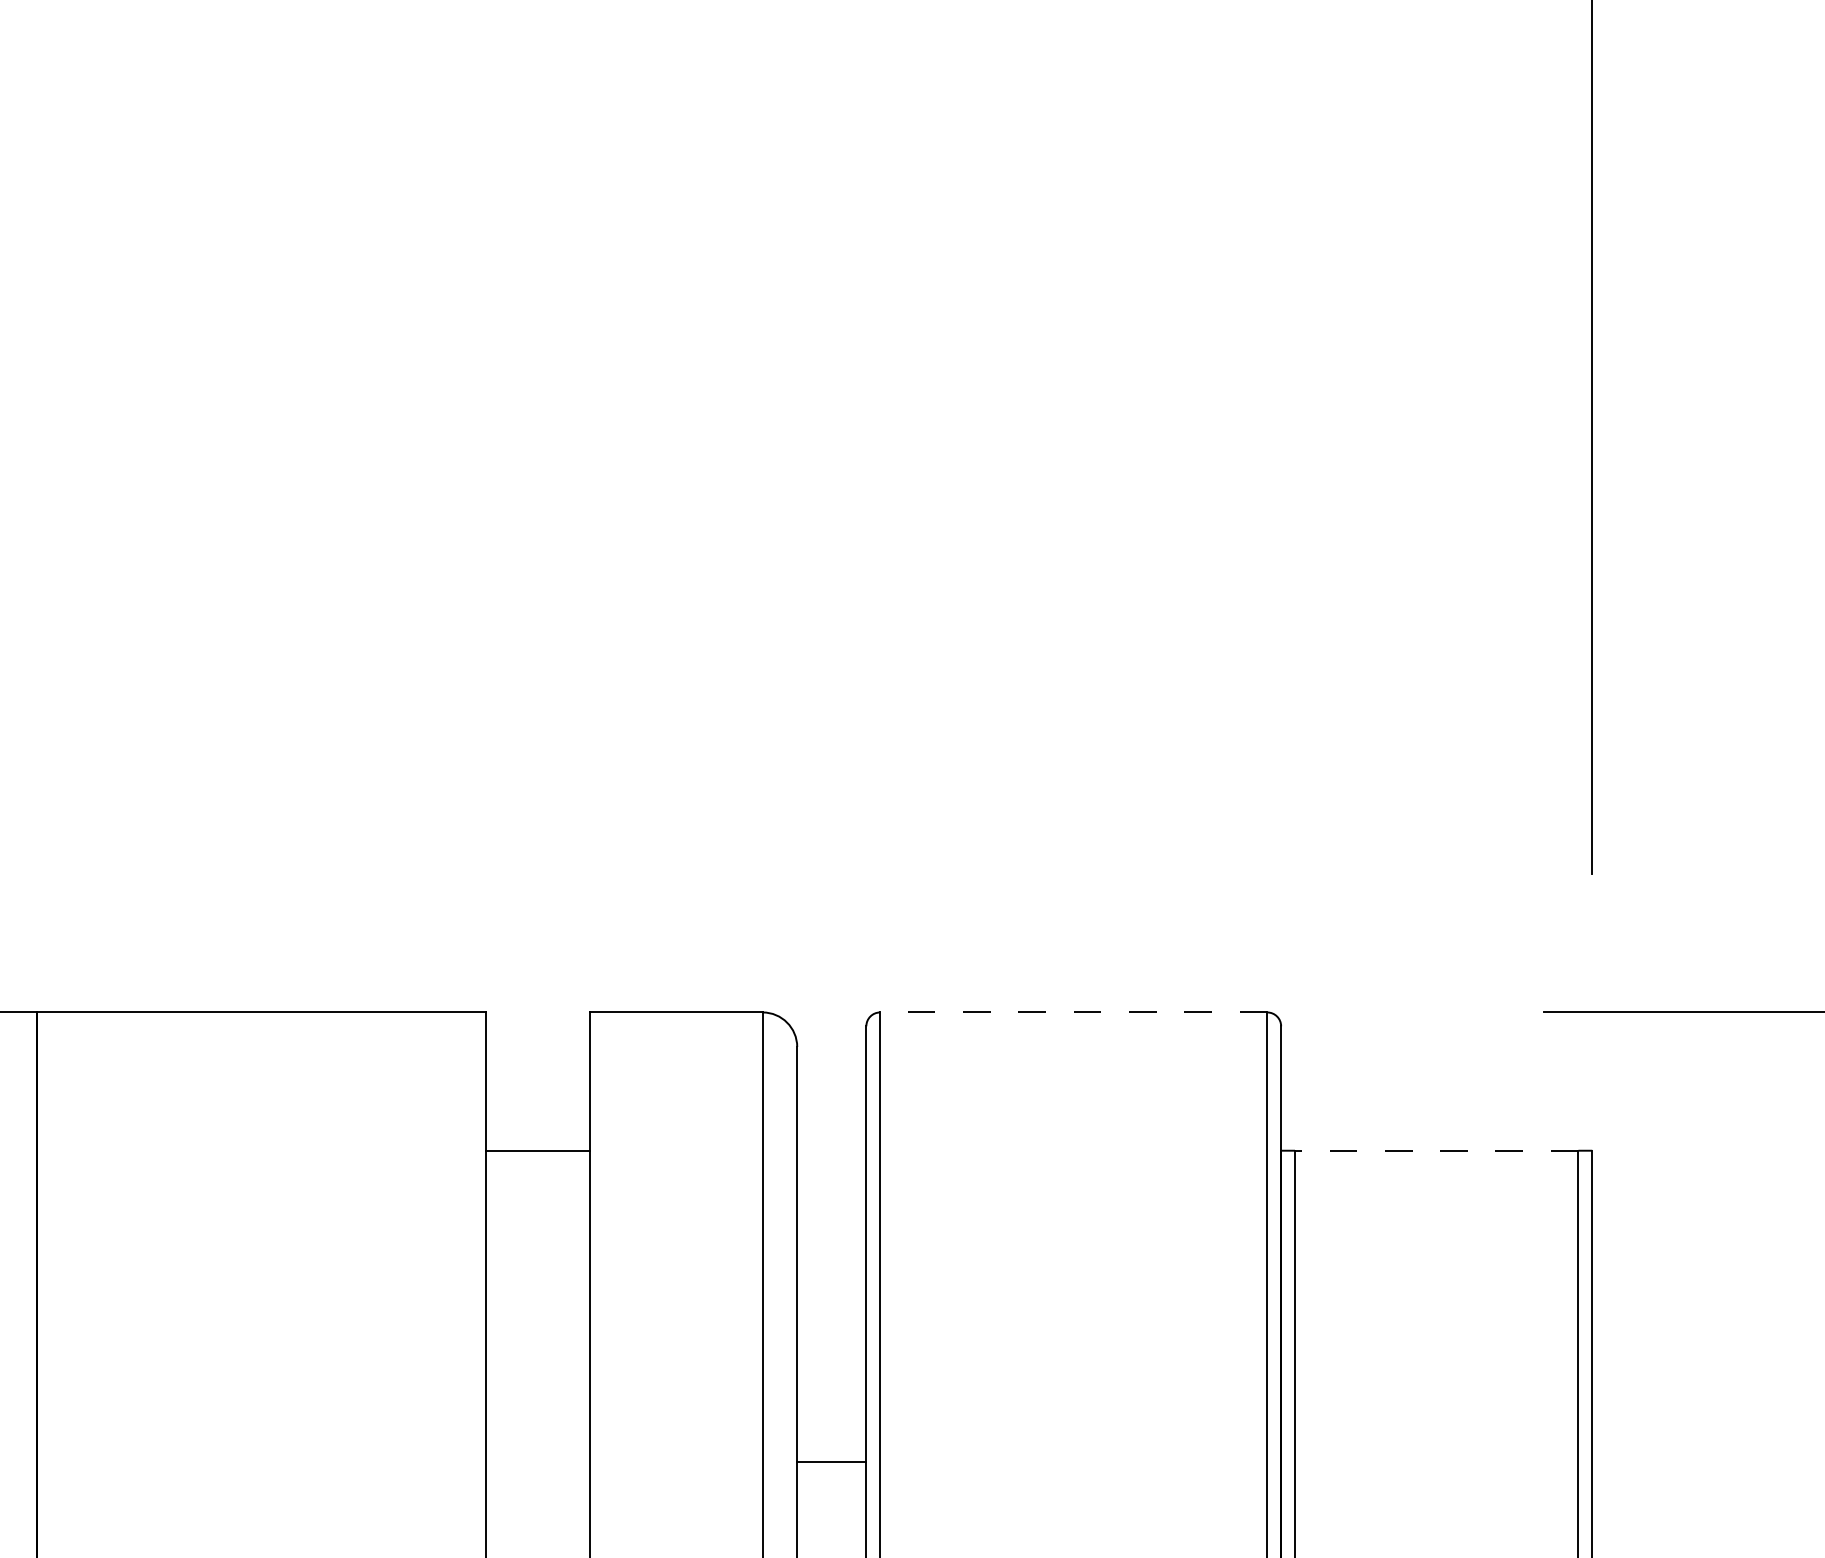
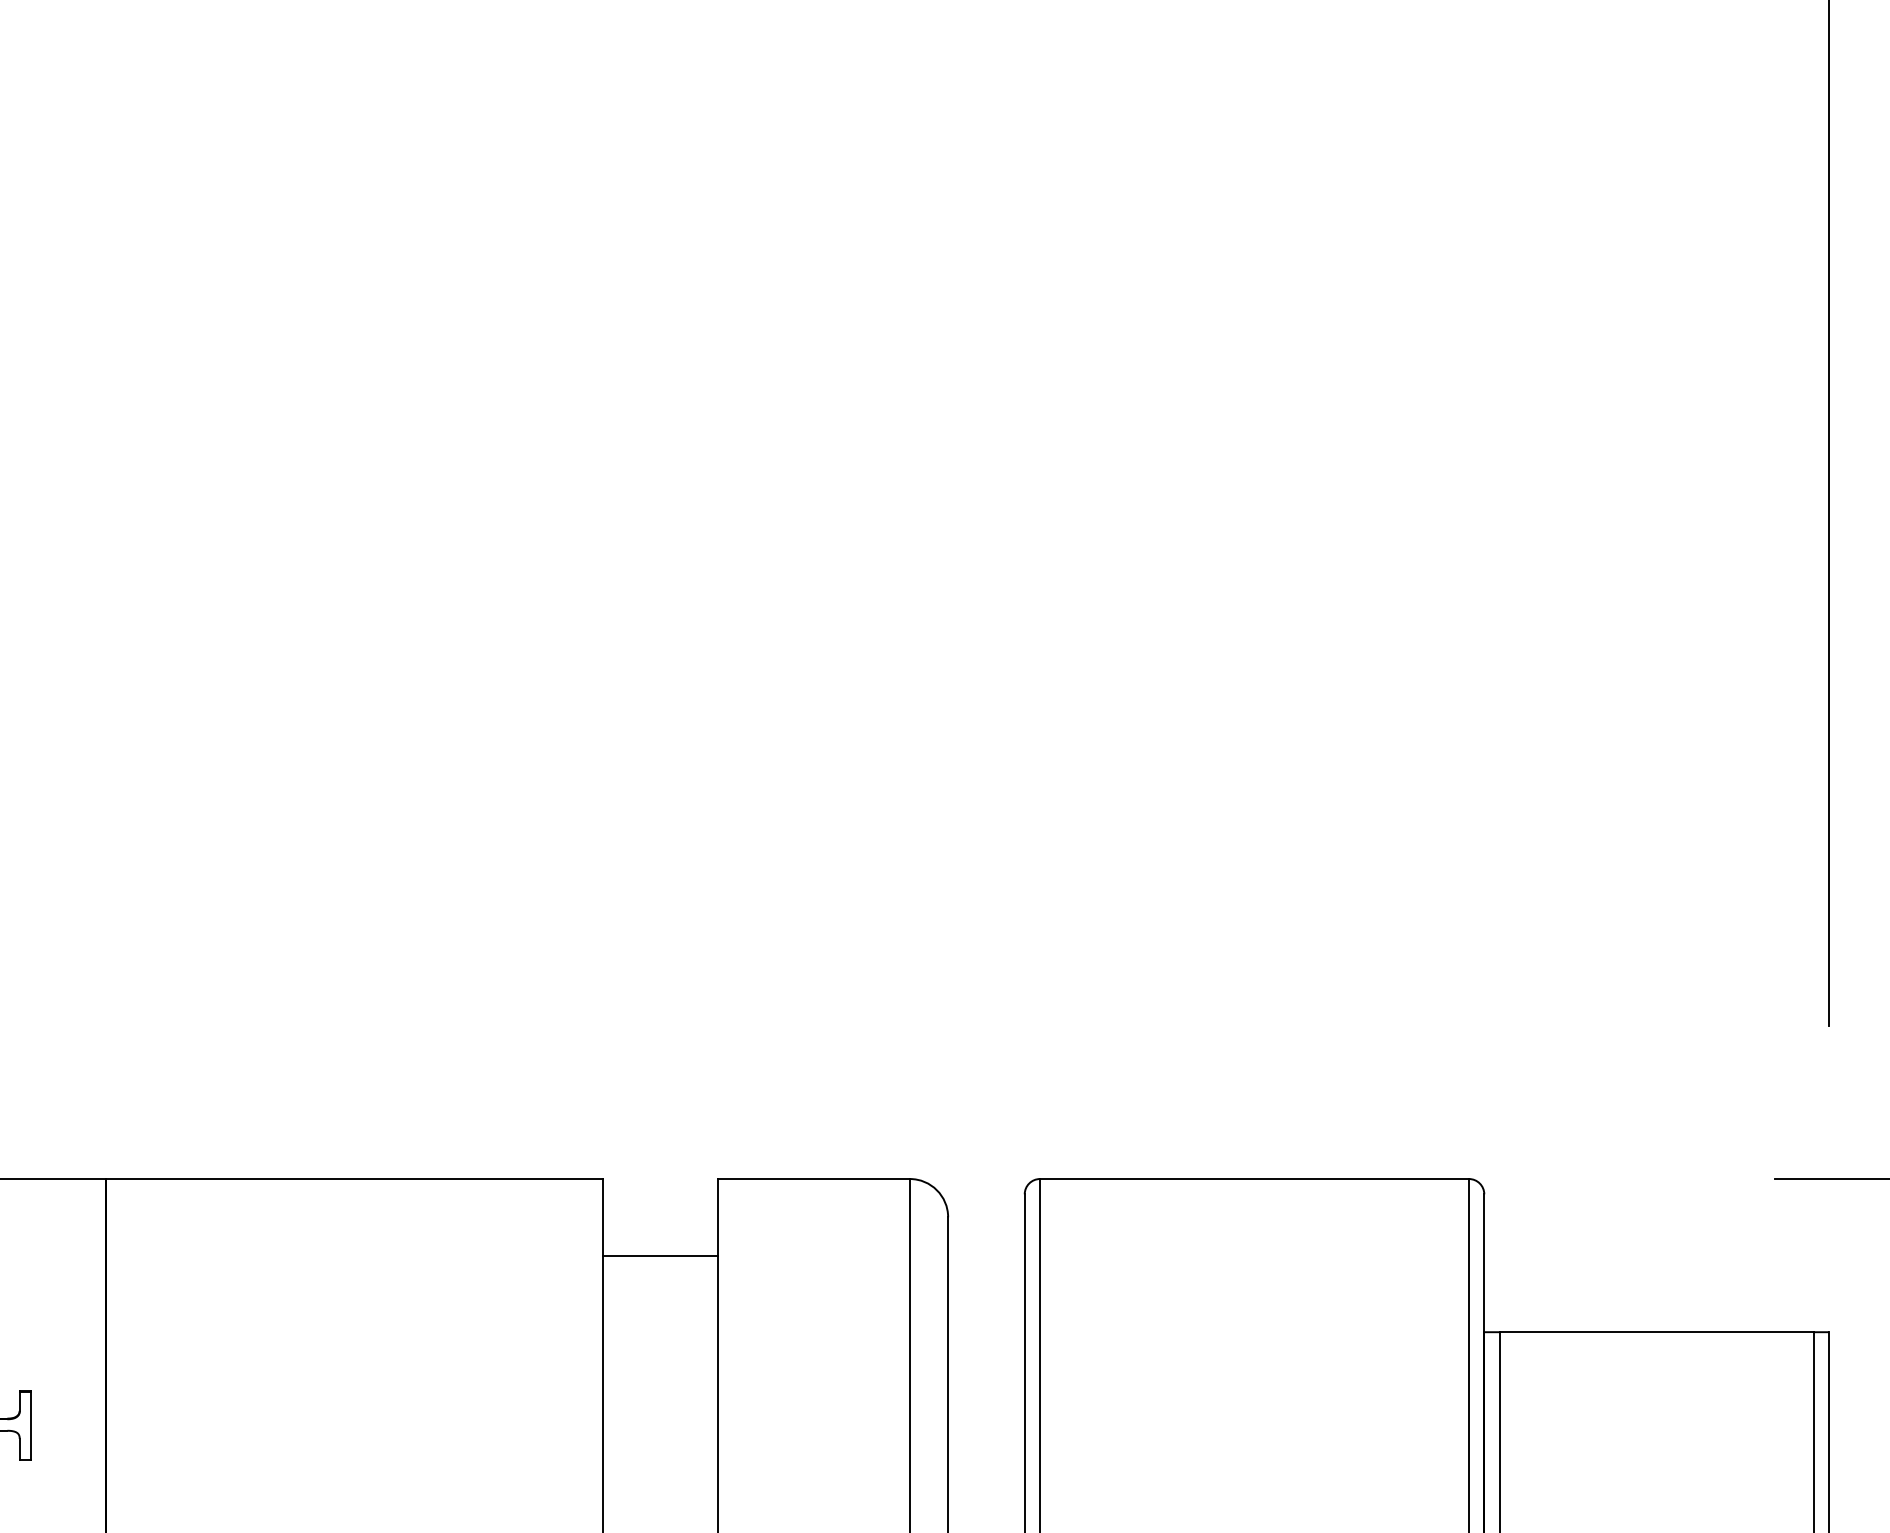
line: (1073, 1012) -> (1254, 1179), dashed -> solid
line: (537, 1150) -> (660, 1255), moved
line: (1436, 1150) -> (1656, 1331), dashed -> solid

